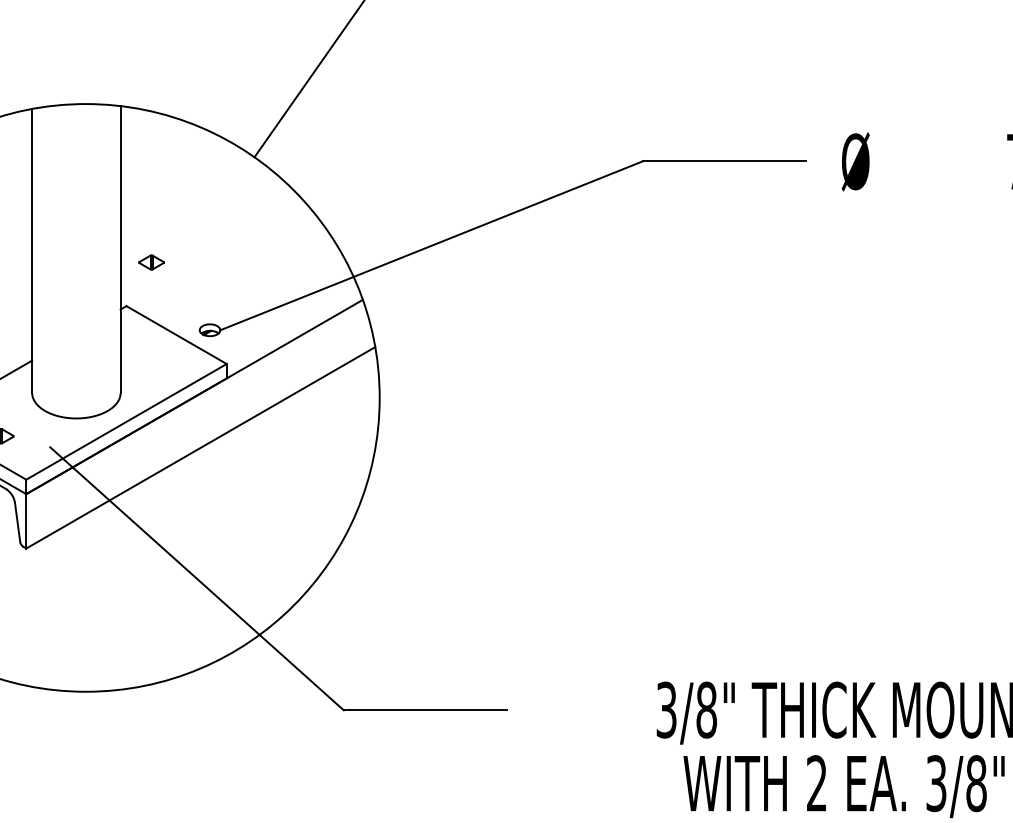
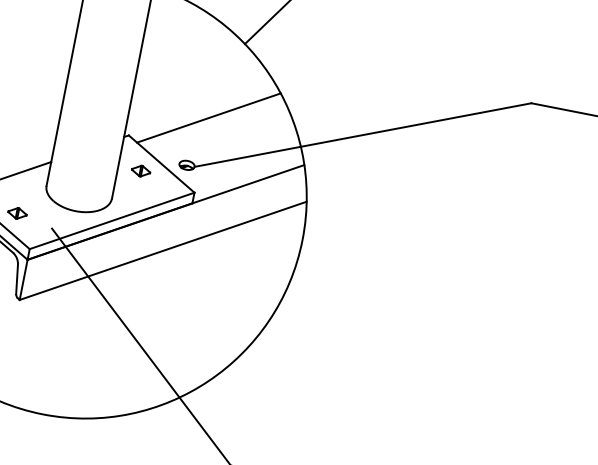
part: (151, 262) -> (141, 171), moved
line: (226, 262) -> (209, 117), added

